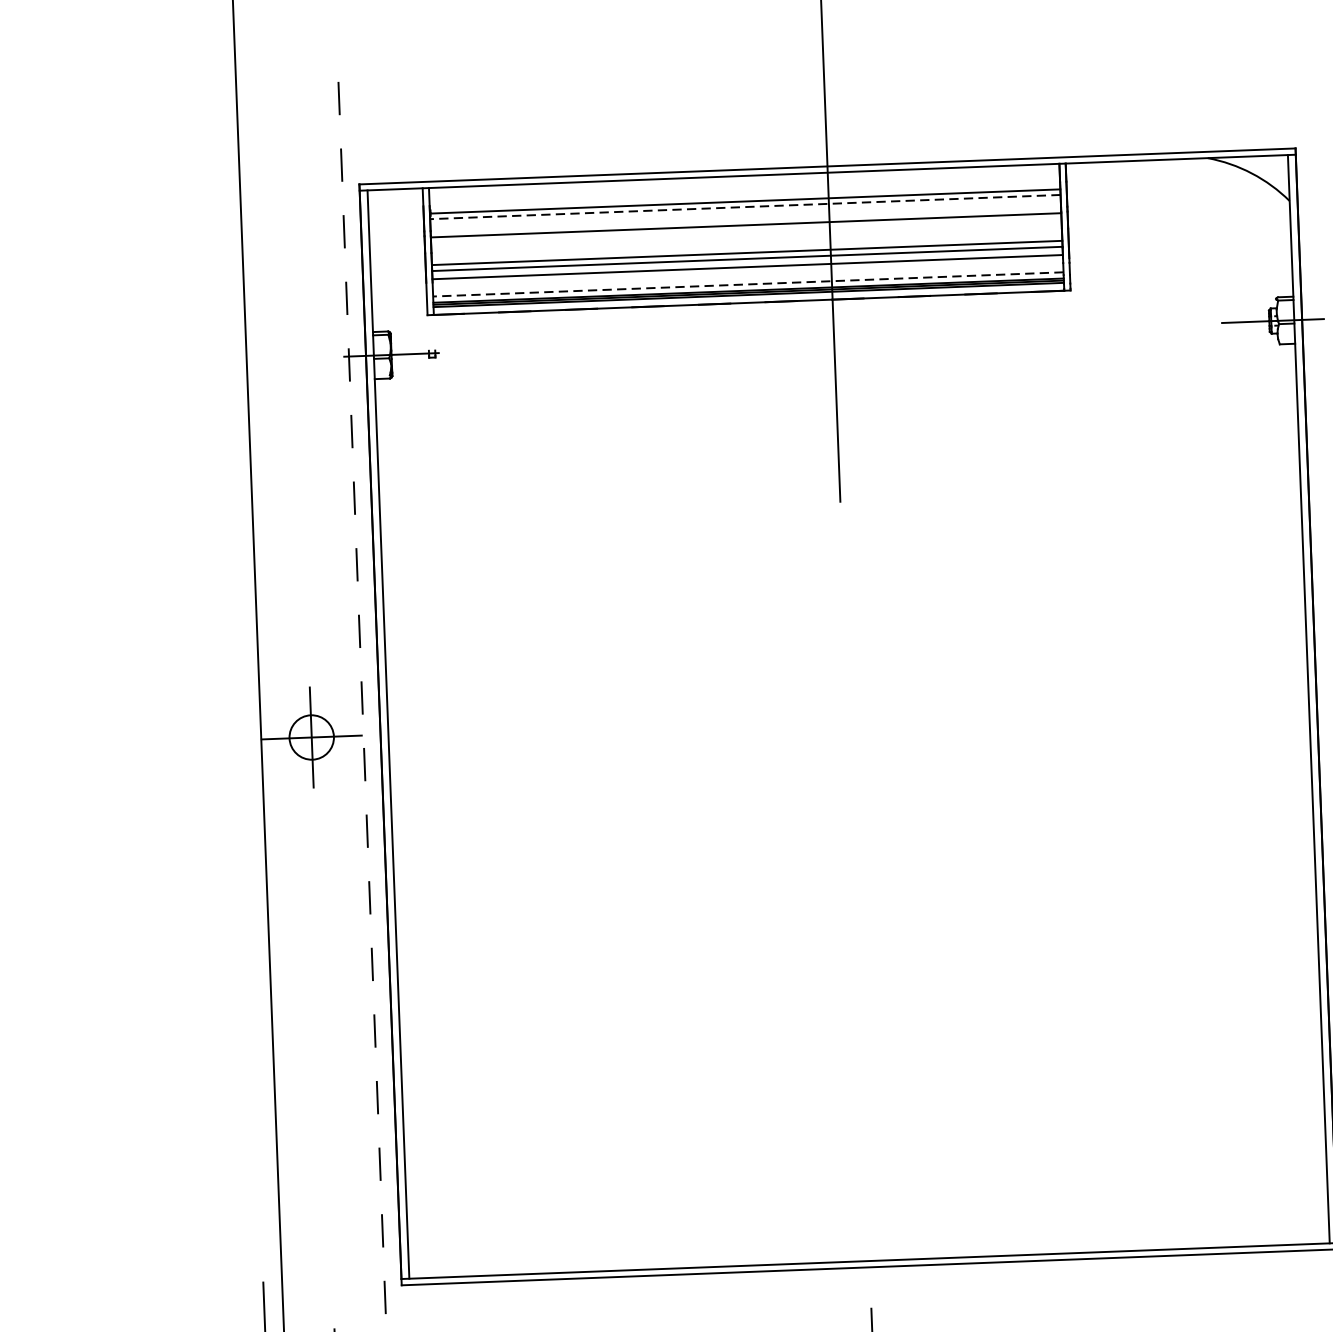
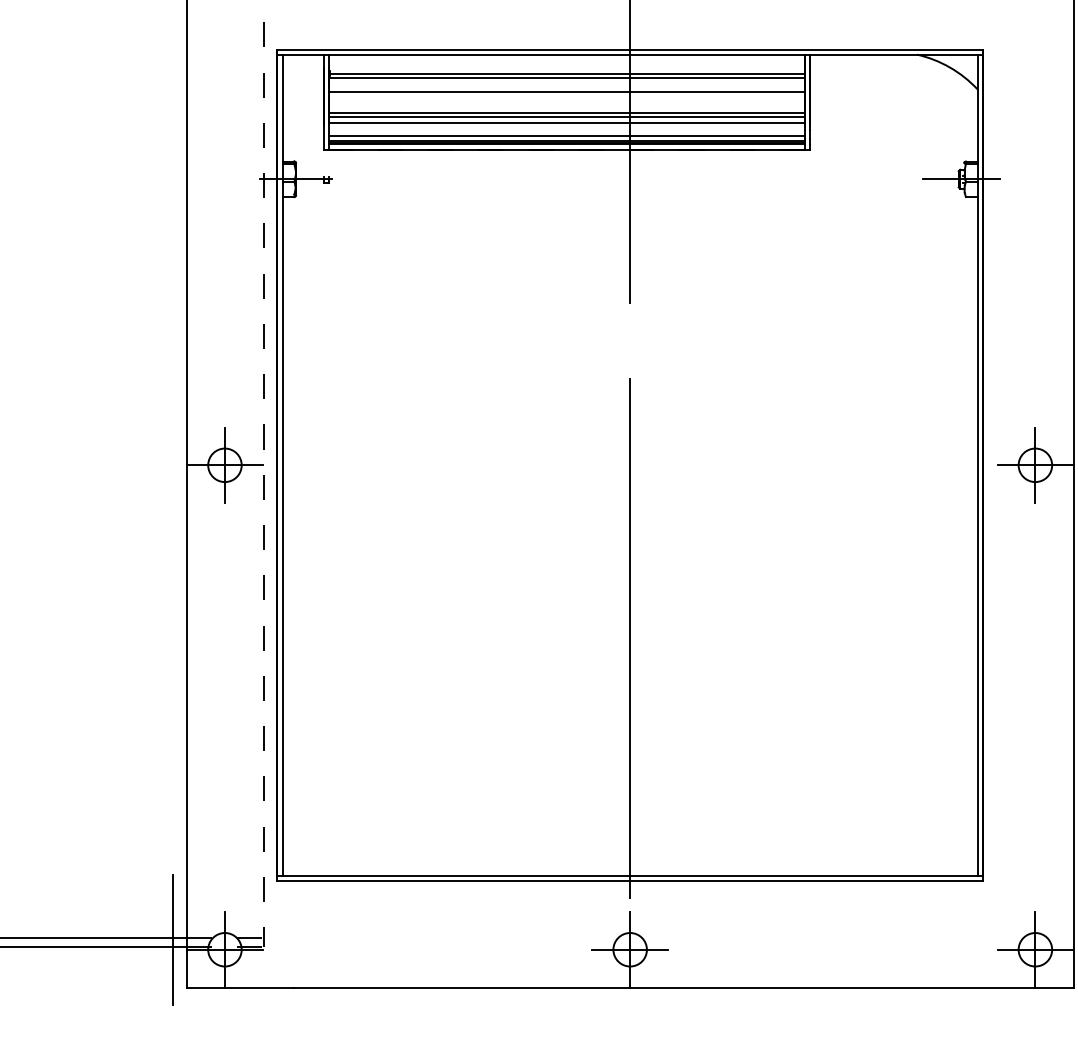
line: (745, 207) -> (567, 78), dashed -> solid
line: (748, 284) -> (567, 136), dashed -> solid
line: (857, 944) -> (630, 637), added

